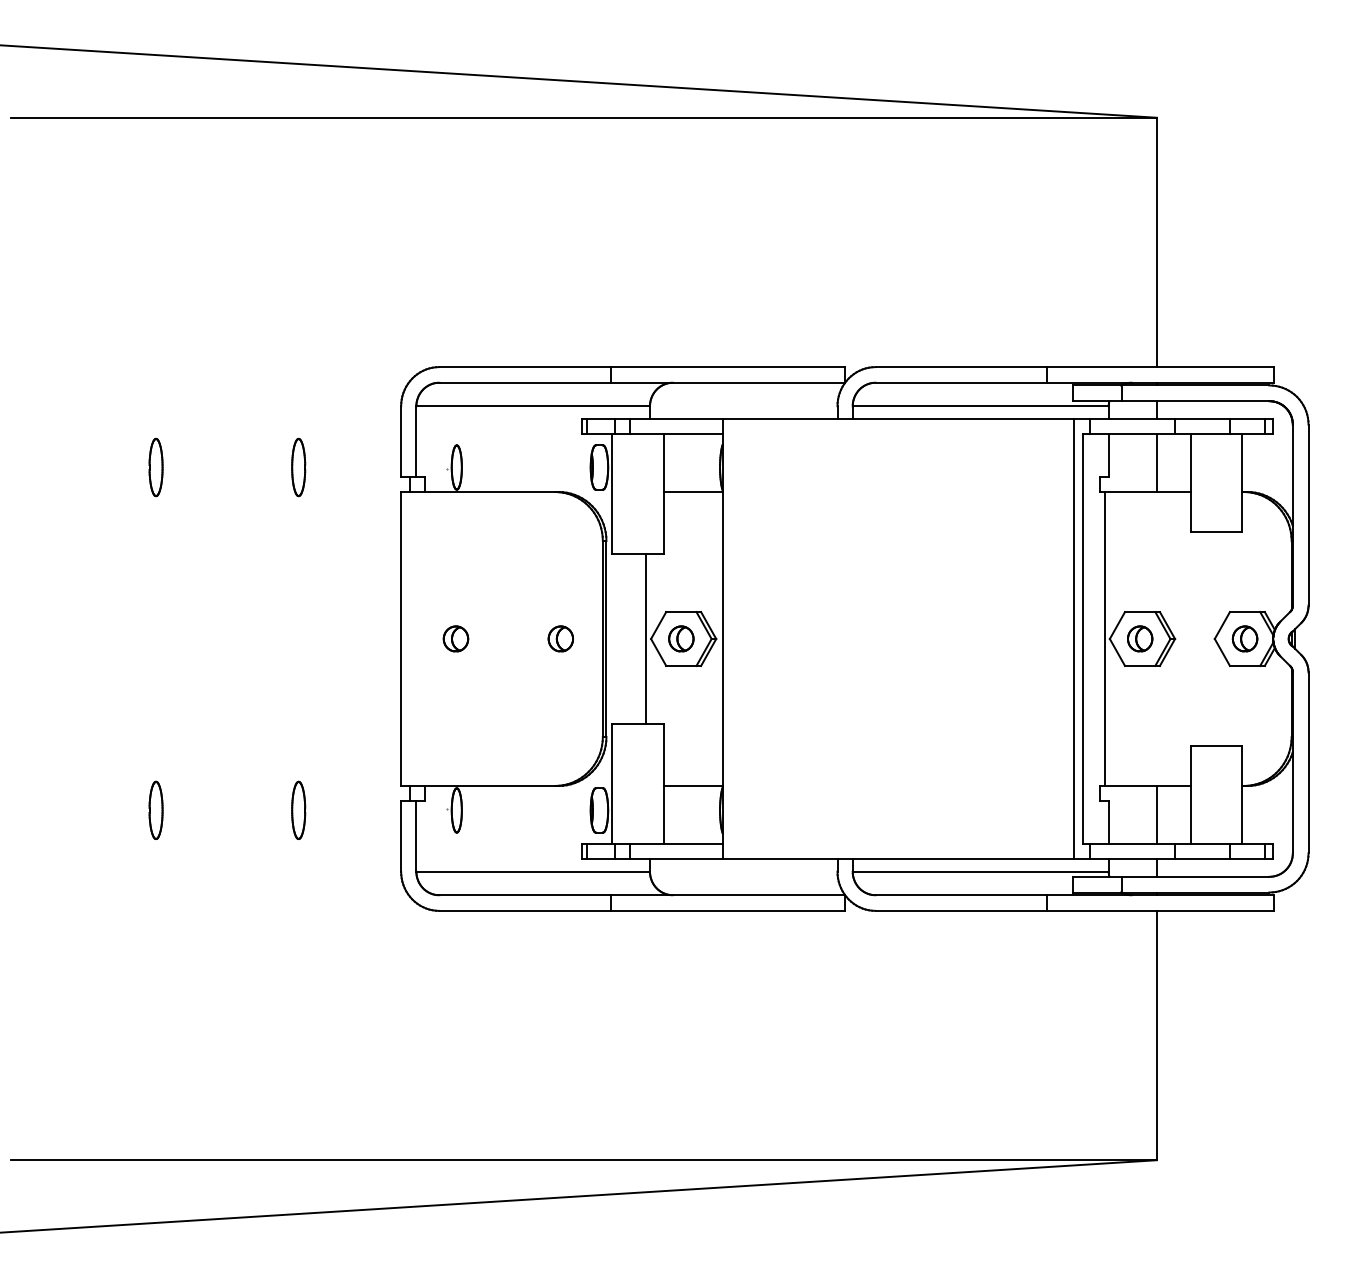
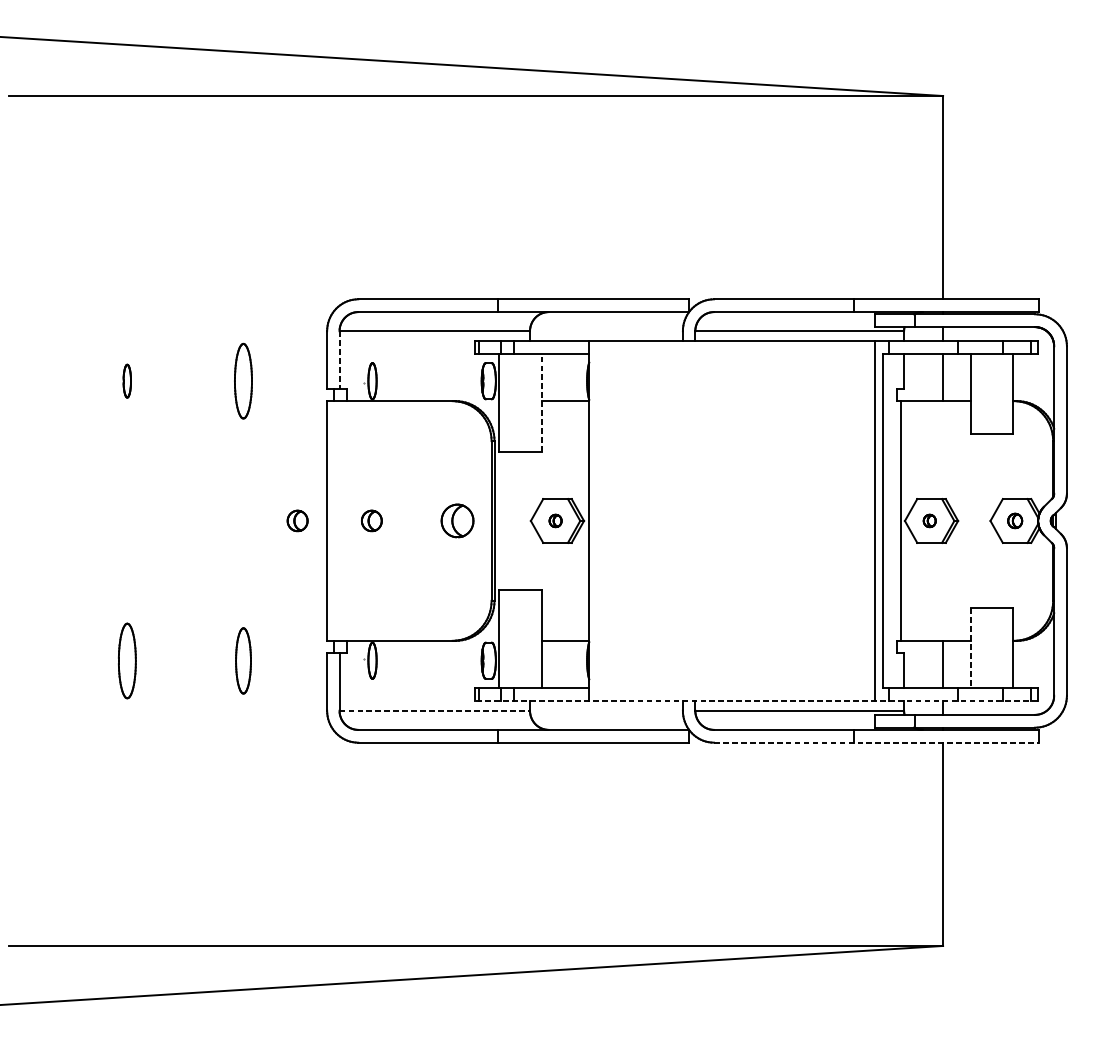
line: (416, 441) -> (339, 359), solid -> dashed
part: (155, 467) -> (126, 381), size x0.7
part: (298, 467) -> (243, 381), size x1.6
line: (664, 493) -> (541, 402), solid -> dashed
part: (364, 638) -> (297, 520), added
part: (560, 638) -> (457, 520), size x1.6
line: (646, 638) -> (527, 520), removed
part: (681, 638) -> (555, 520), size x0.6
part: (1140, 638) -> (929, 520), size x0.6
part: (1244, 638) -> (1014, 520), size x0.7
line: (1190, 795) -> (970, 648), solid -> dashed
part: (155, 809) -> (126, 660), size x1.6
part: (298, 809) -> (243, 660), size x1.4
line: (927, 859) -> (756, 700), solid -> dashed
line: (533, 871) -> (435, 710), solid -> dashed
line: (1075, 910) -> (876, 742), solid -> dashed

